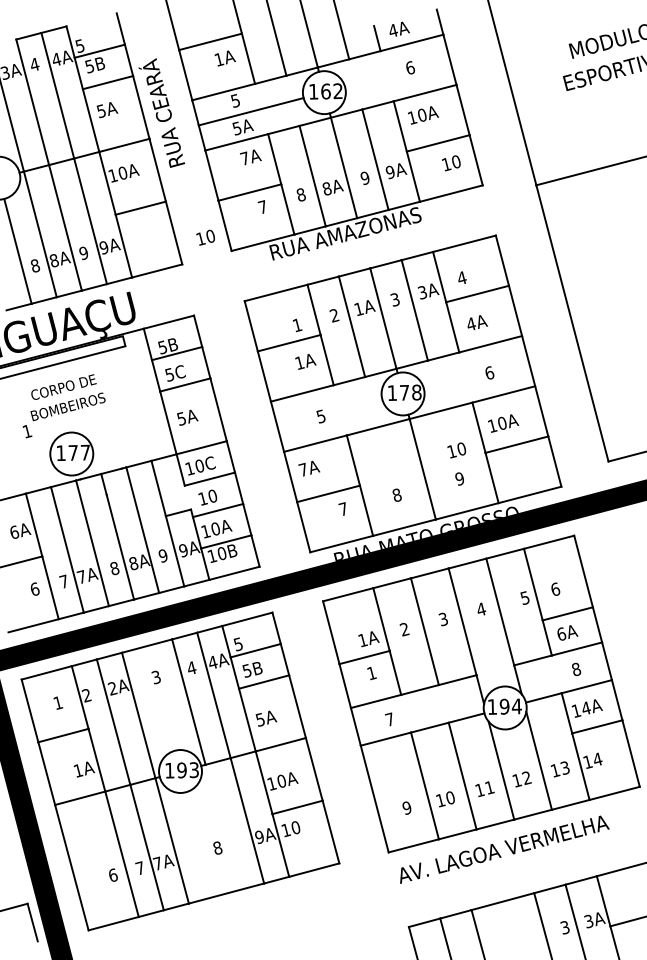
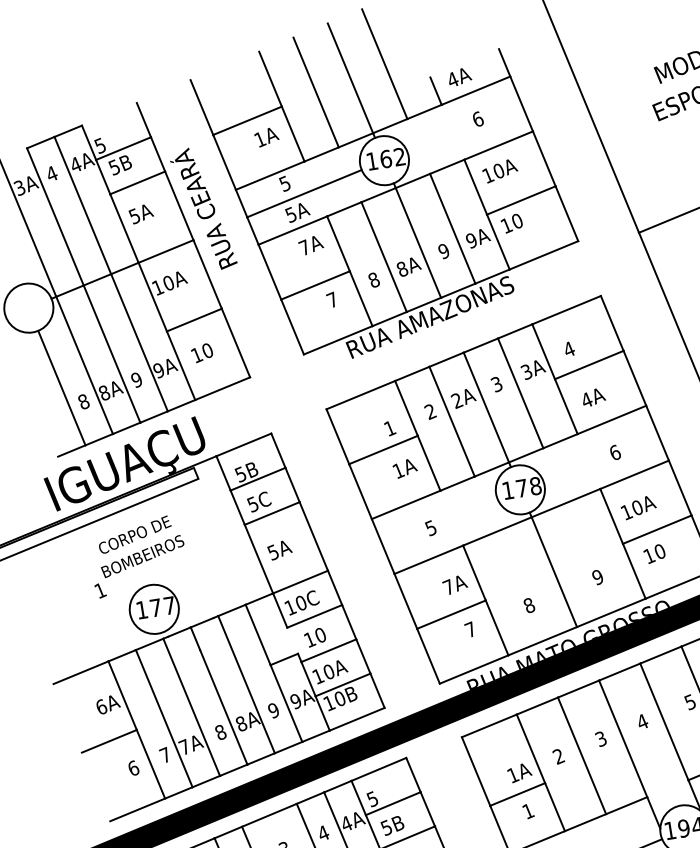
text: (451, 163) -> (512, 223), moved
text: (205, 237) -> (201, 352), moved
text: (358, 309) -> (456, 401), 1A -> 2A
text: (456, 450) -> (654, 554), moved
text: (309, 468) -> (455, 584), moved

